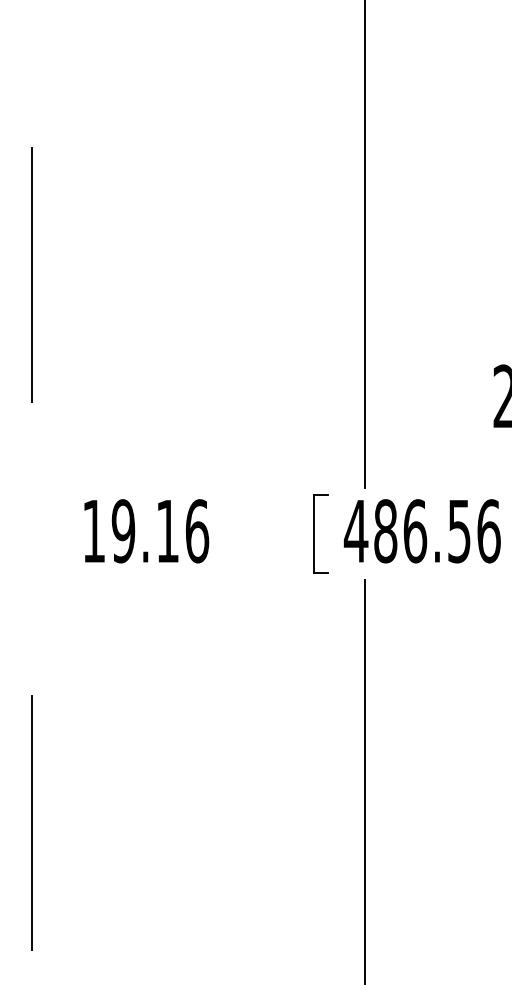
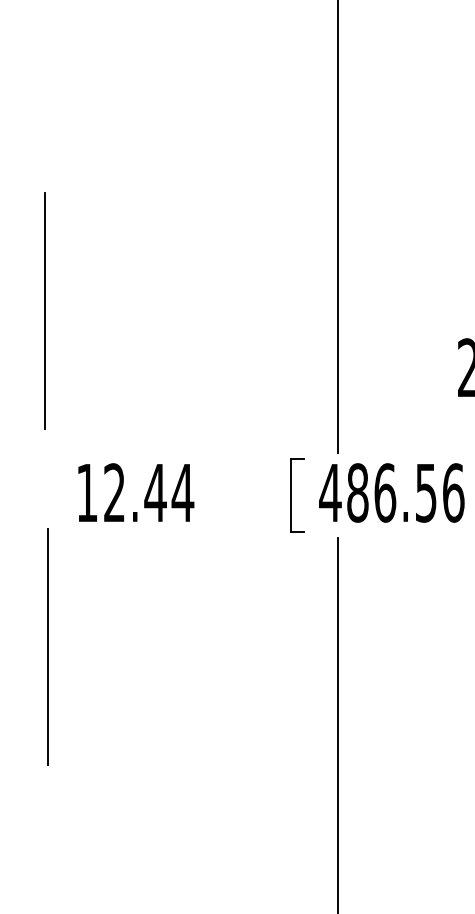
line: (31, 274) -> (44, 310), moved
text: (160, 531) -> (148, 493), 19.16 -> 12.44
line: (31, 822) -> (47, 647), moved

